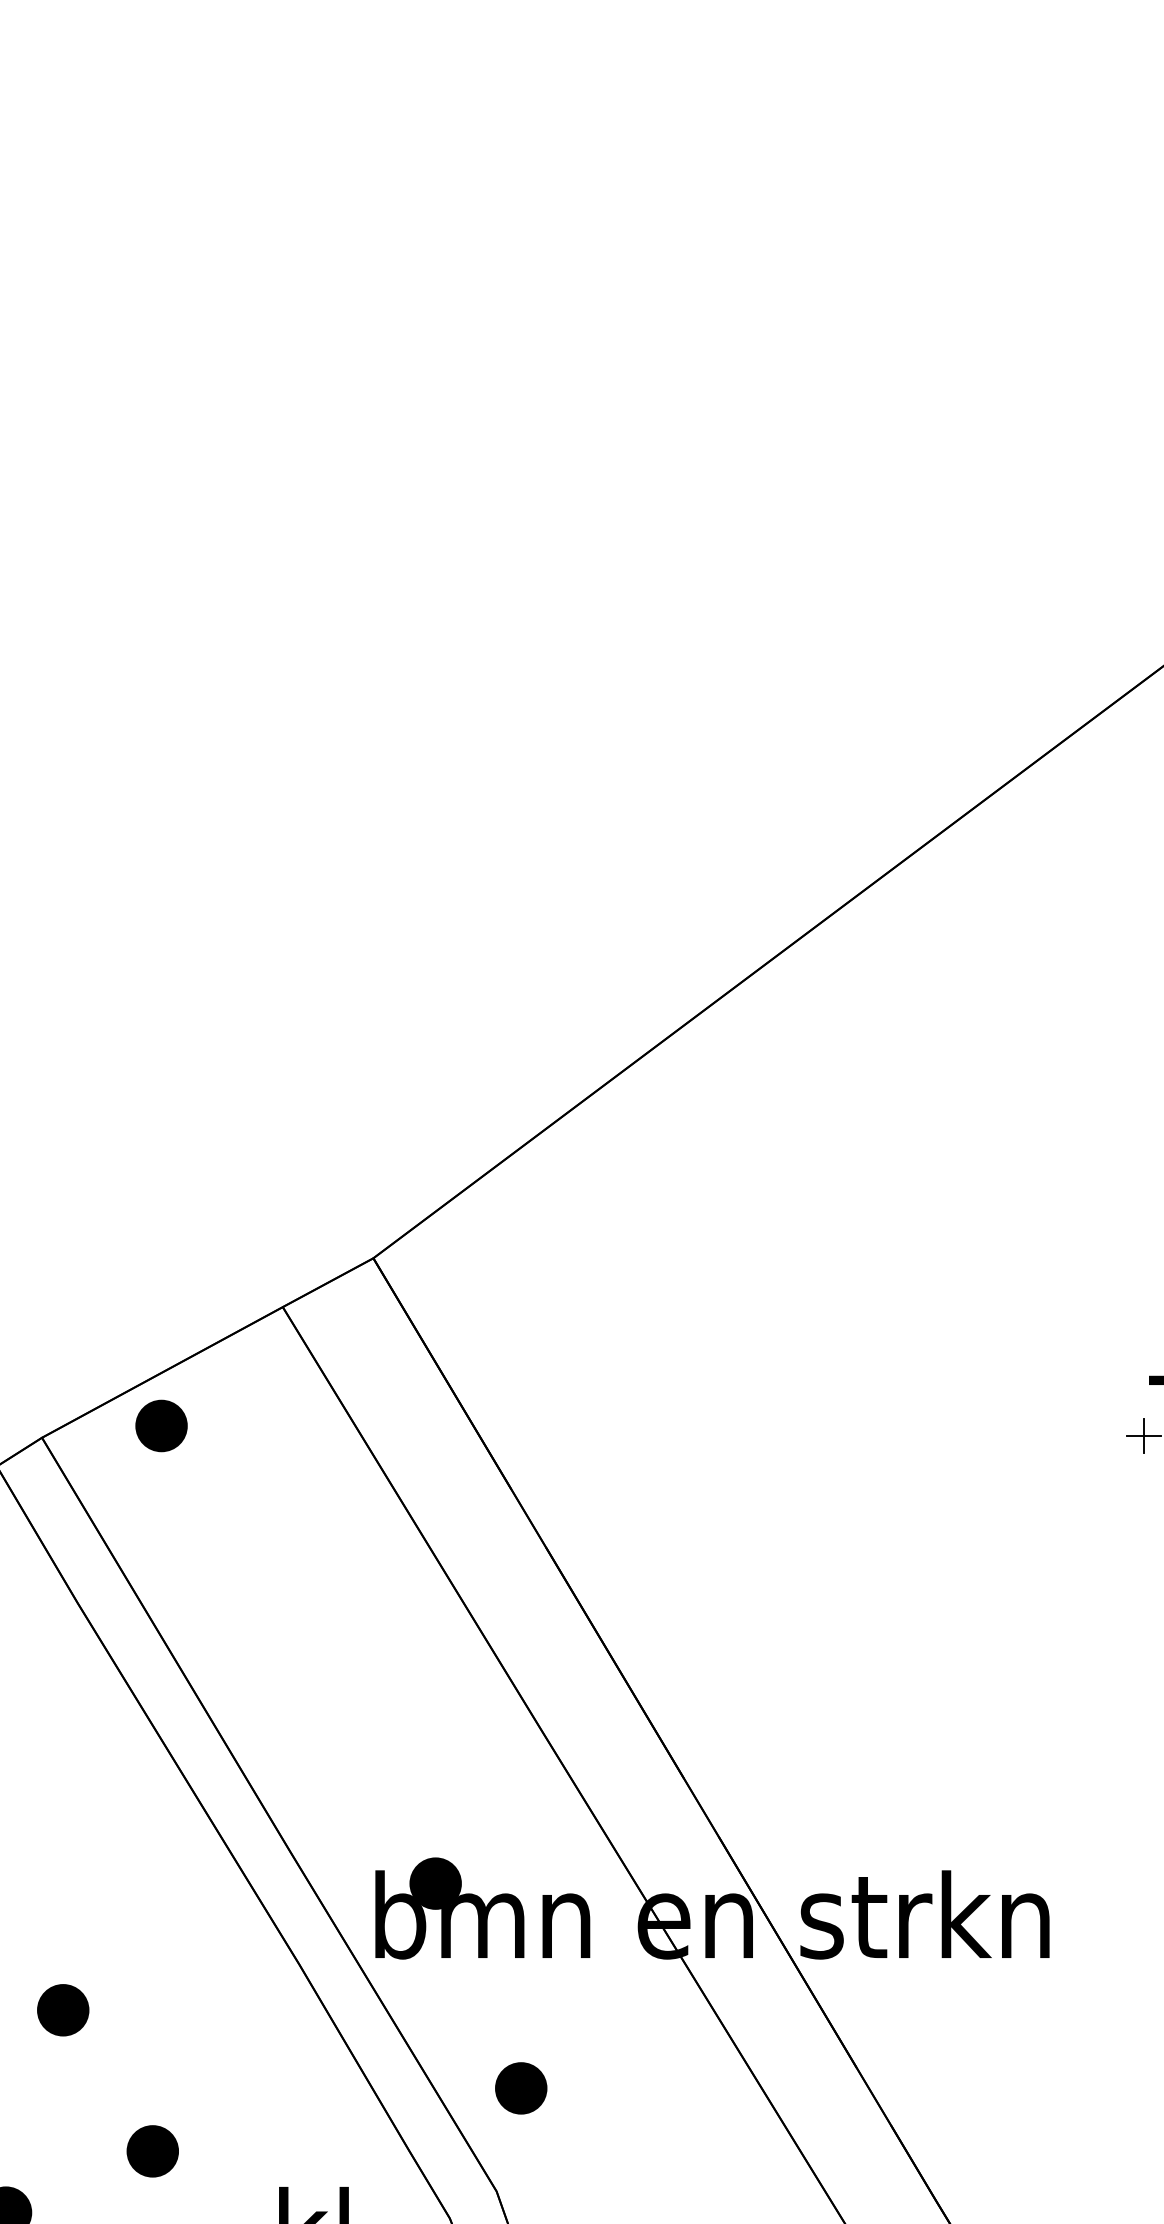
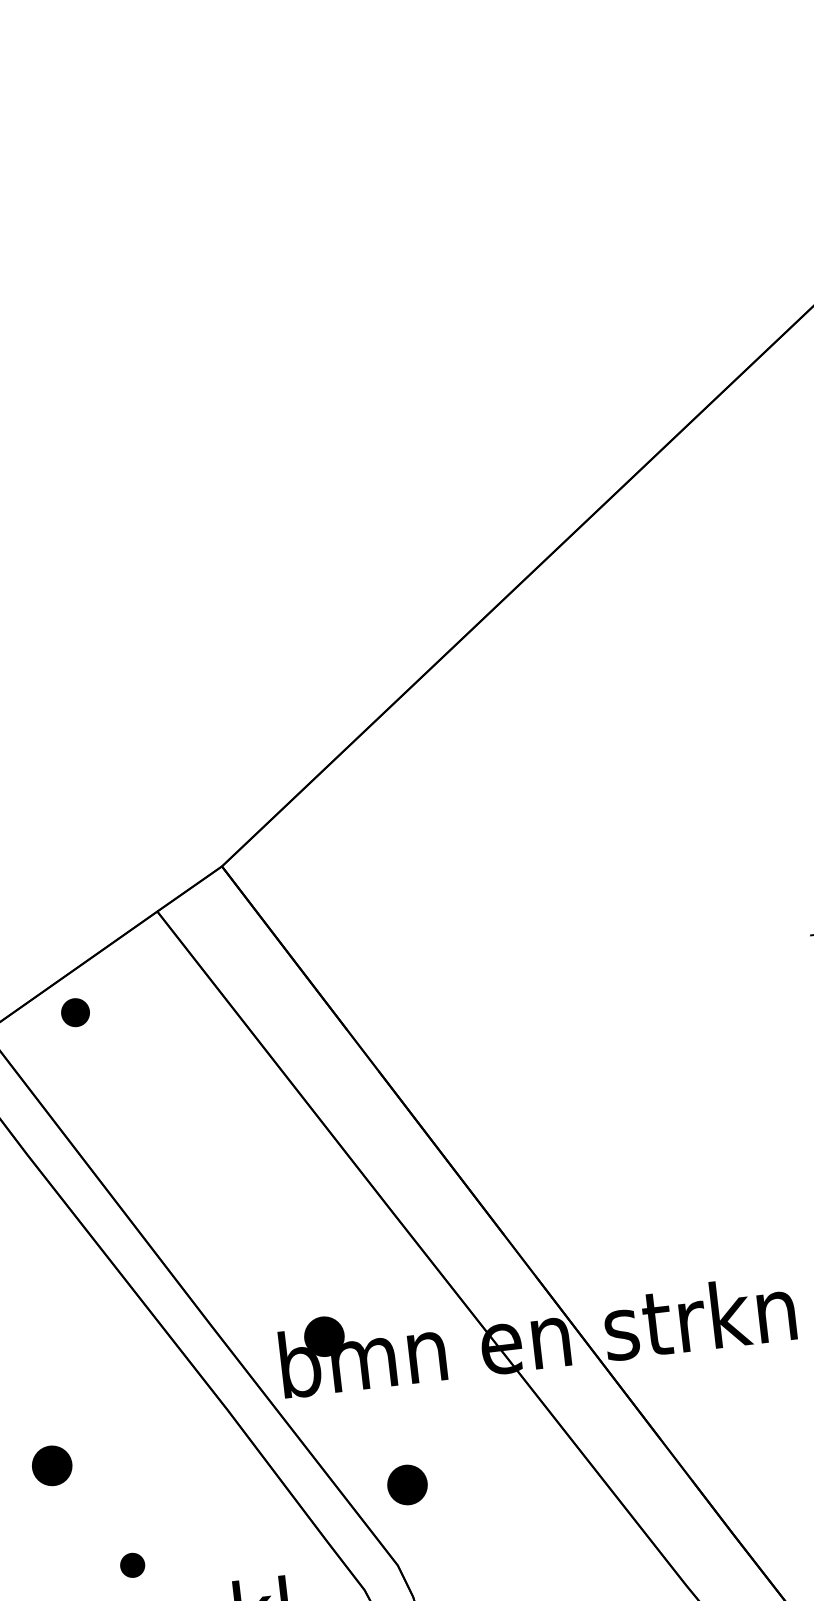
part: (161, 1425) -> (75, 1012), size x0.7
part: (152, 2151) -> (132, 1565), size x0.6

